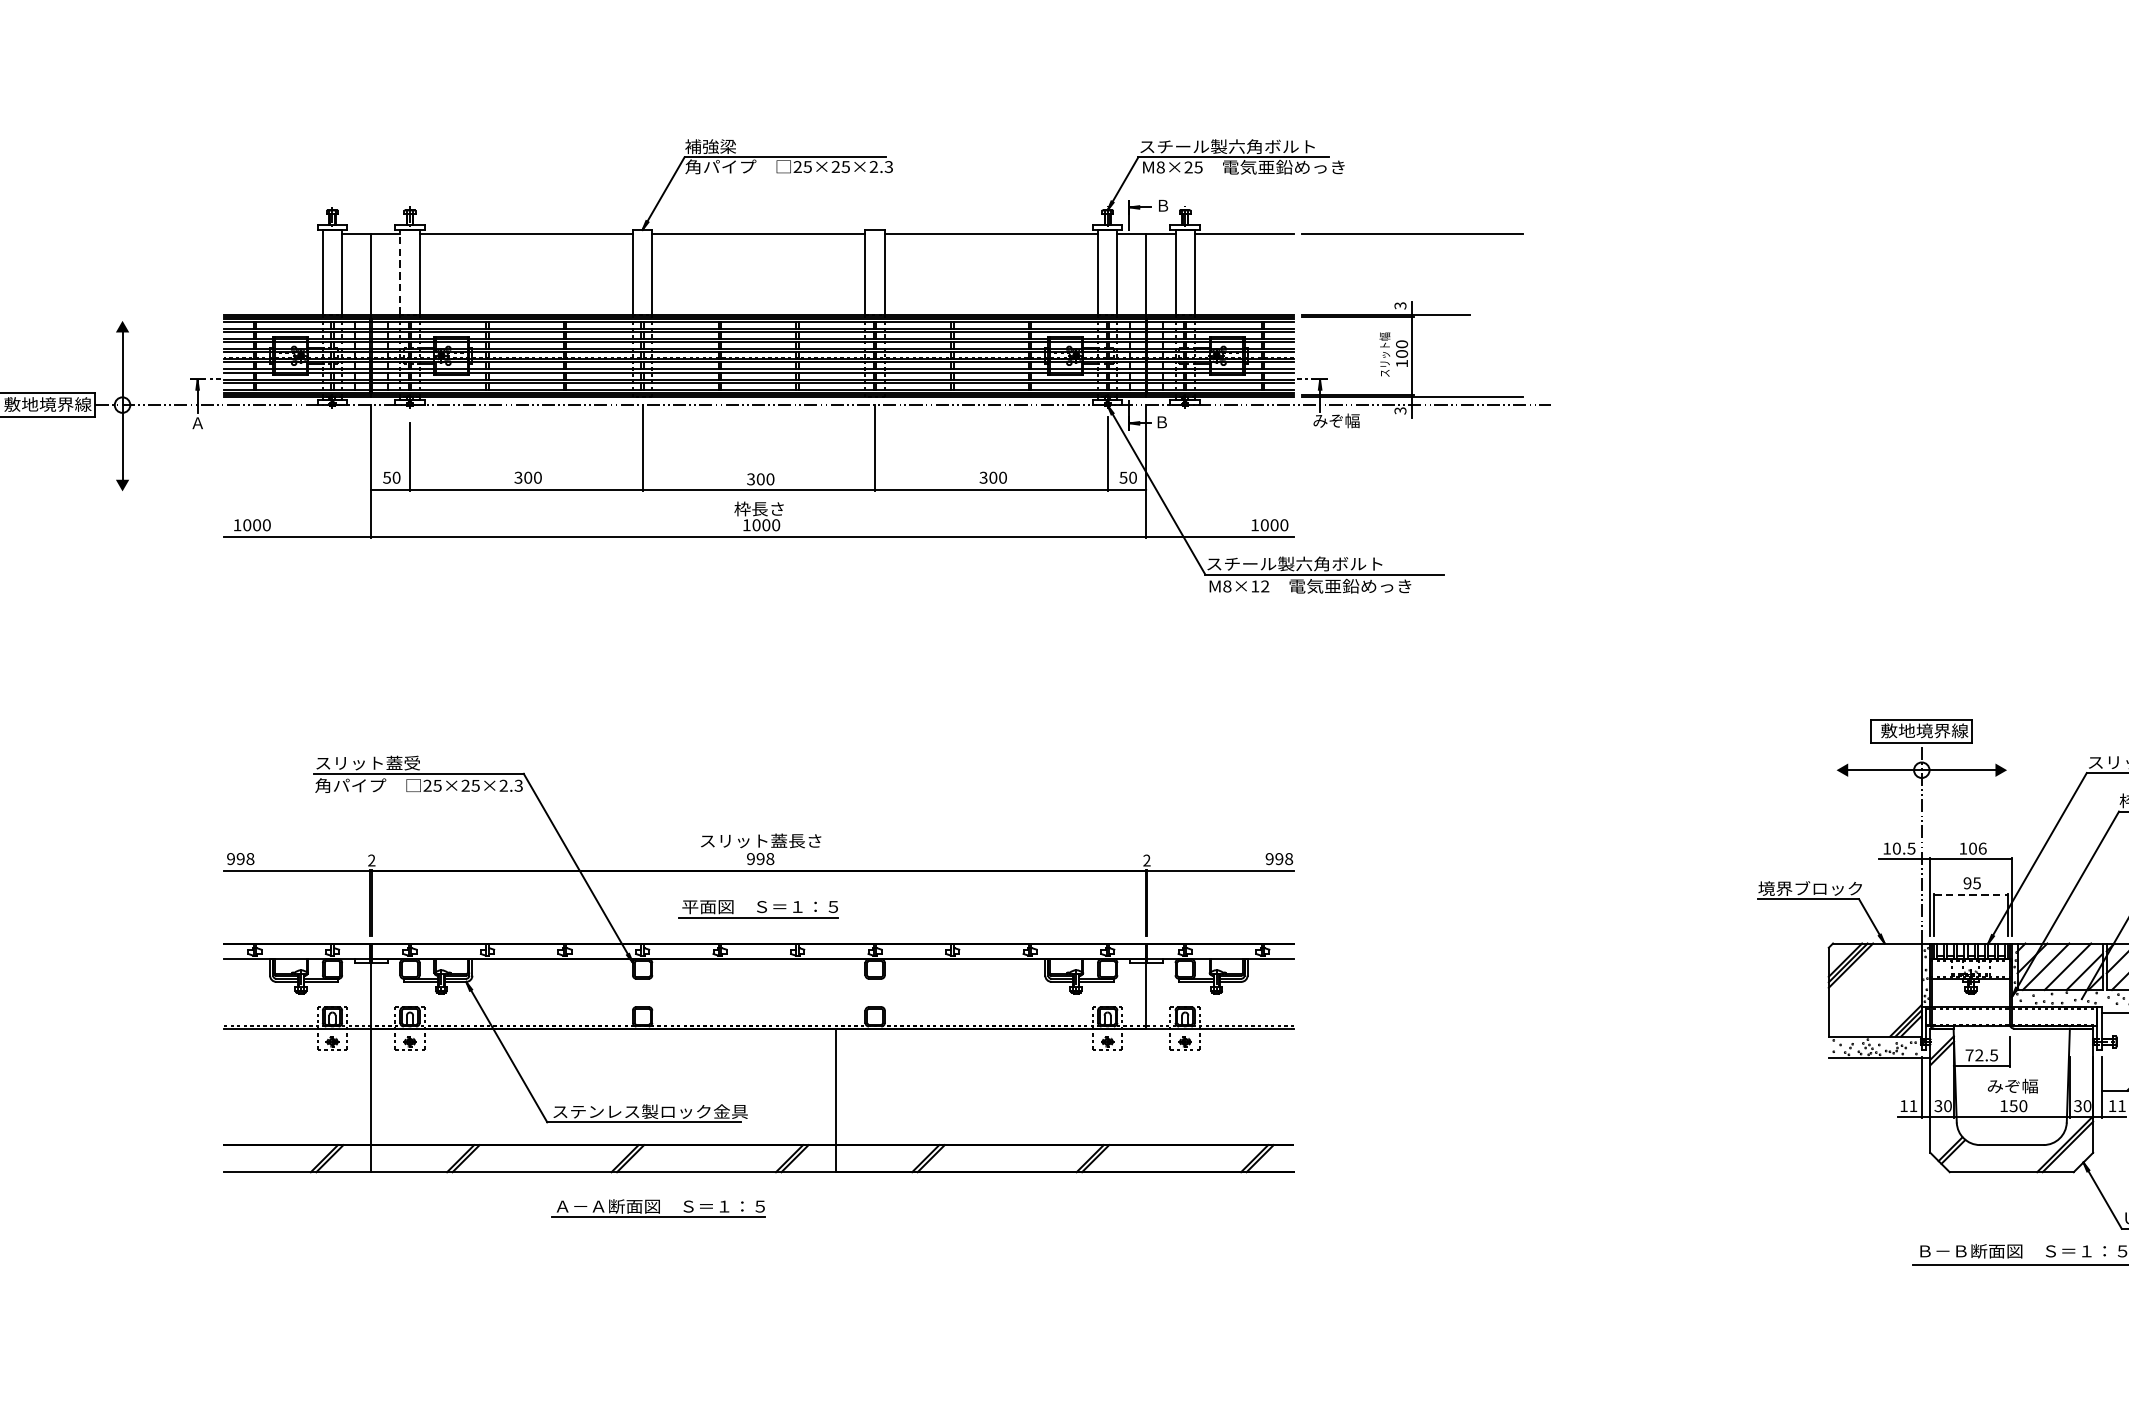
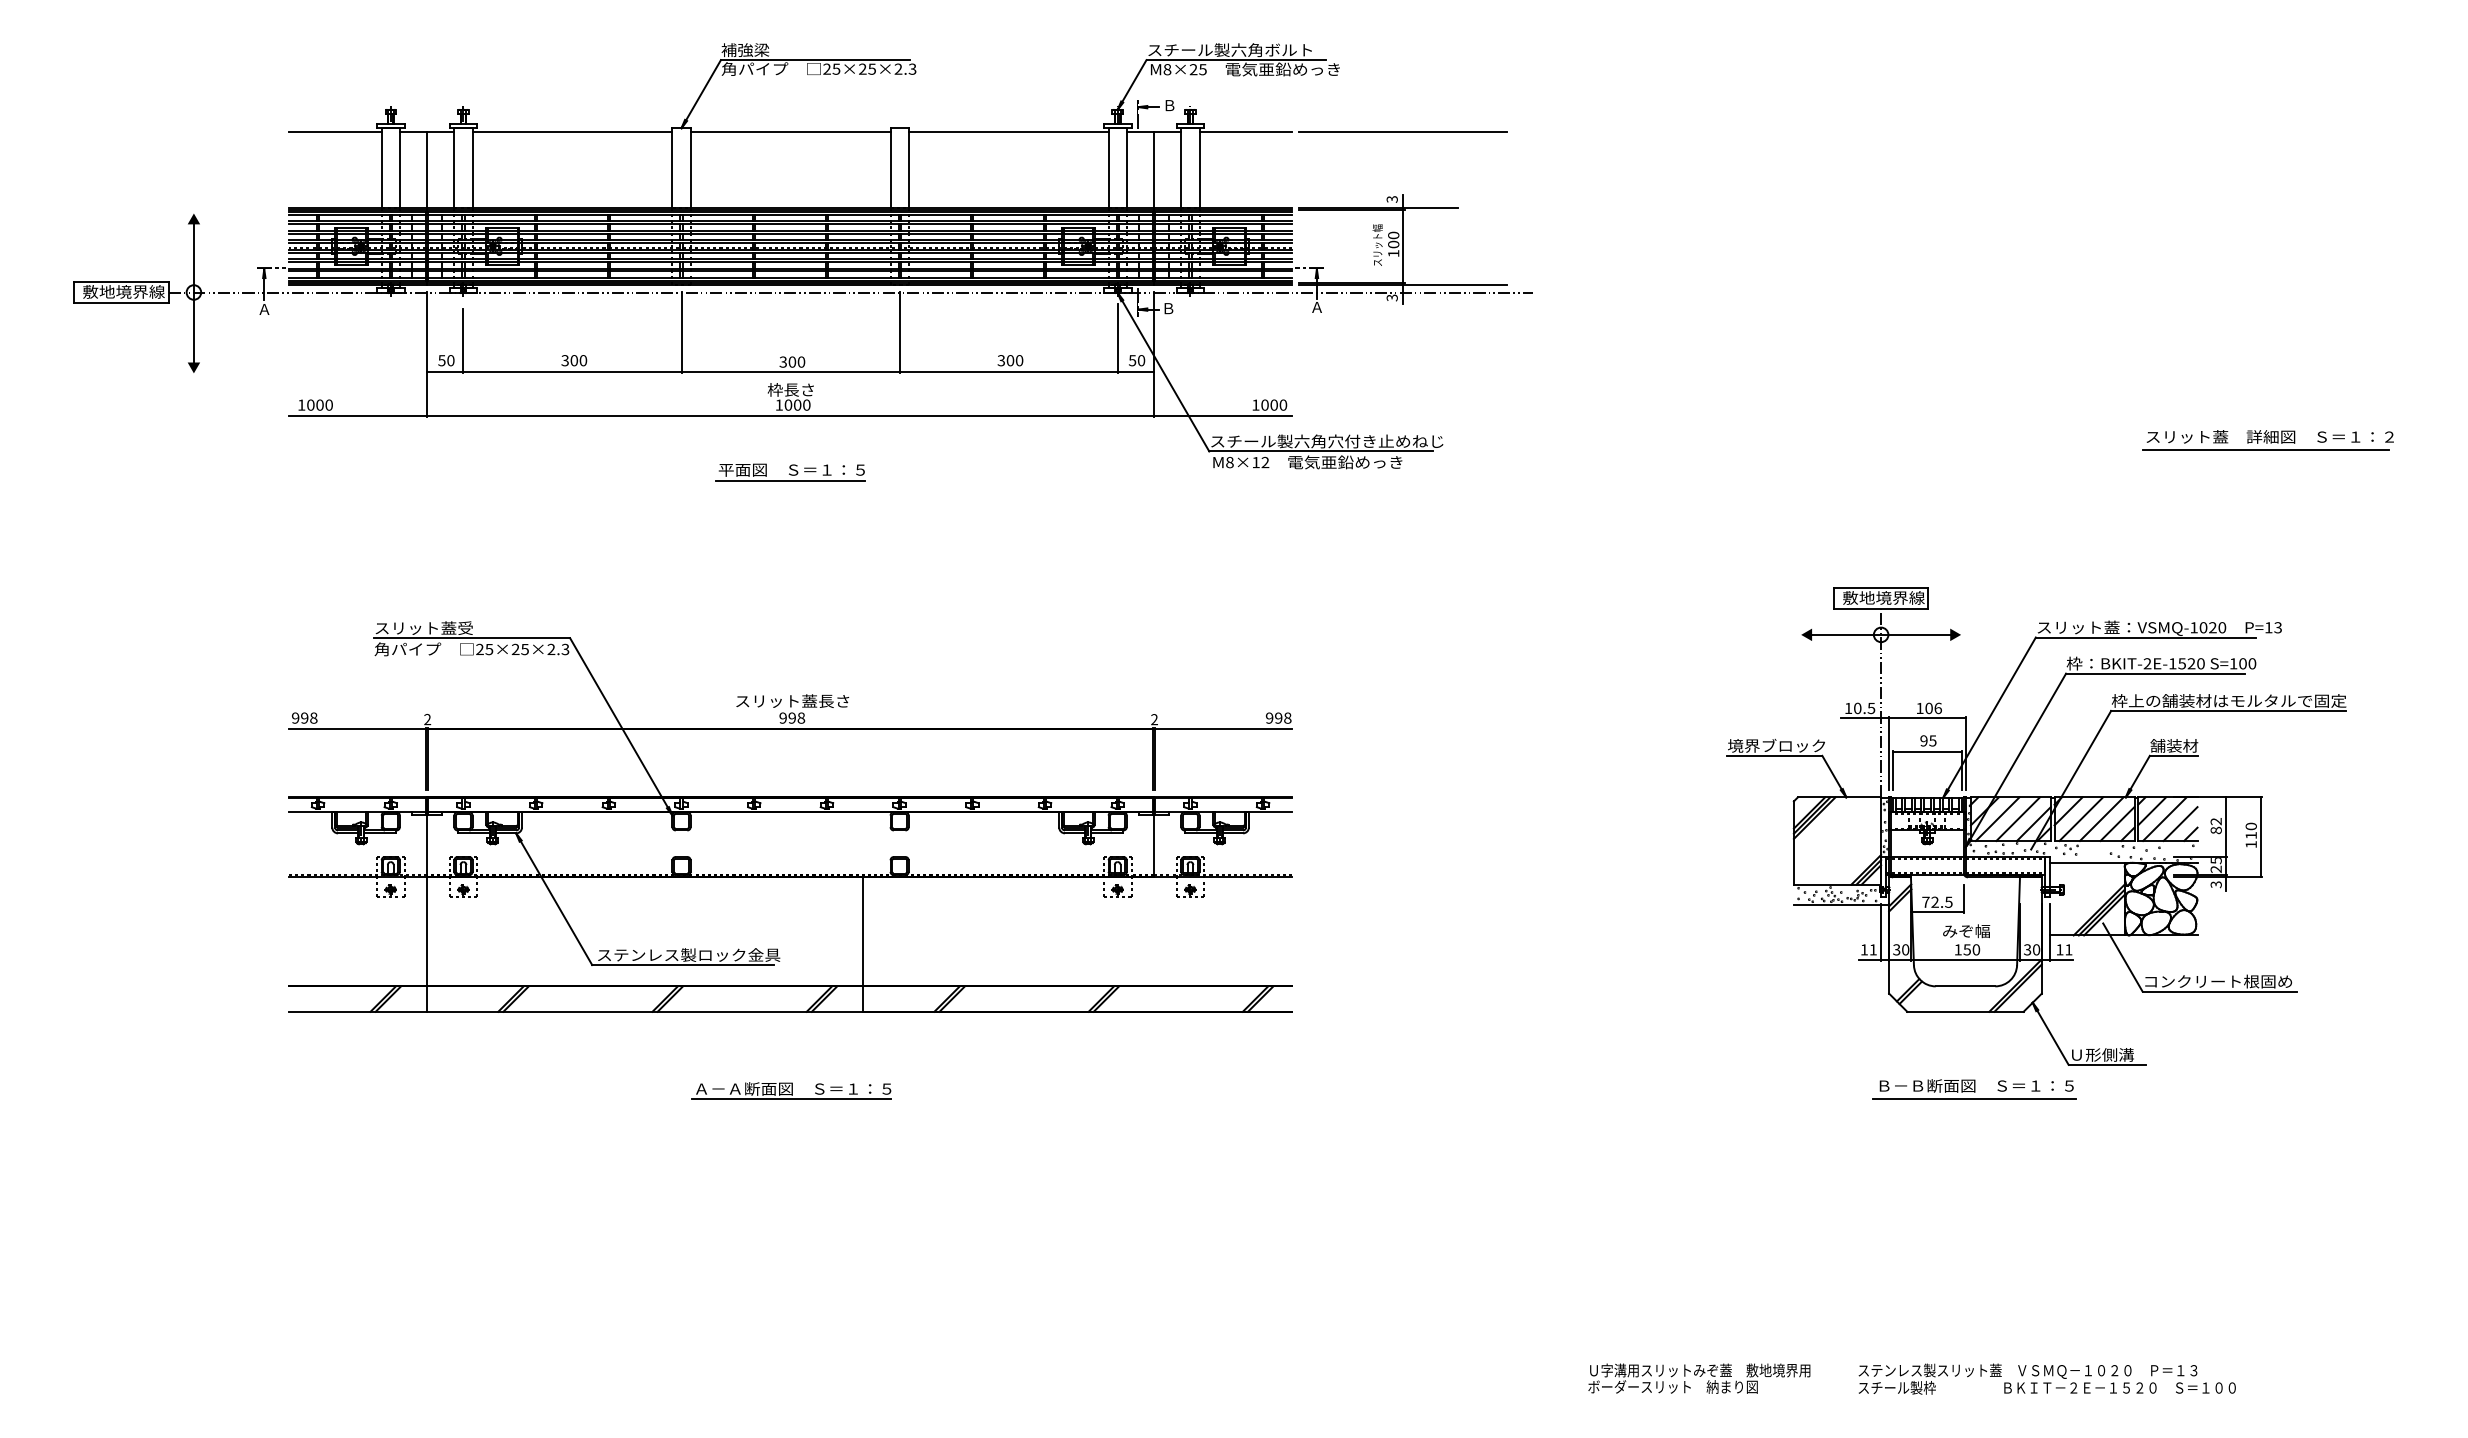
line: (272, 233) -> (334, 131), added
line: (400, 272) -> (454, 168), dashed -> solid
text: (1336, 421) -> (1332, 307), みぞ幅 -> Ａ
text: (1393, 564) -> (1385, 441), スチール製六角ボルト -> スチール製六角穴付き止めねじ
line: (1971, 895) -> (1927, 752), dashed -> solid
part: (758, 909) -> (790, 472), moved
part: (658, 1208) -> (791, 1090), moved

